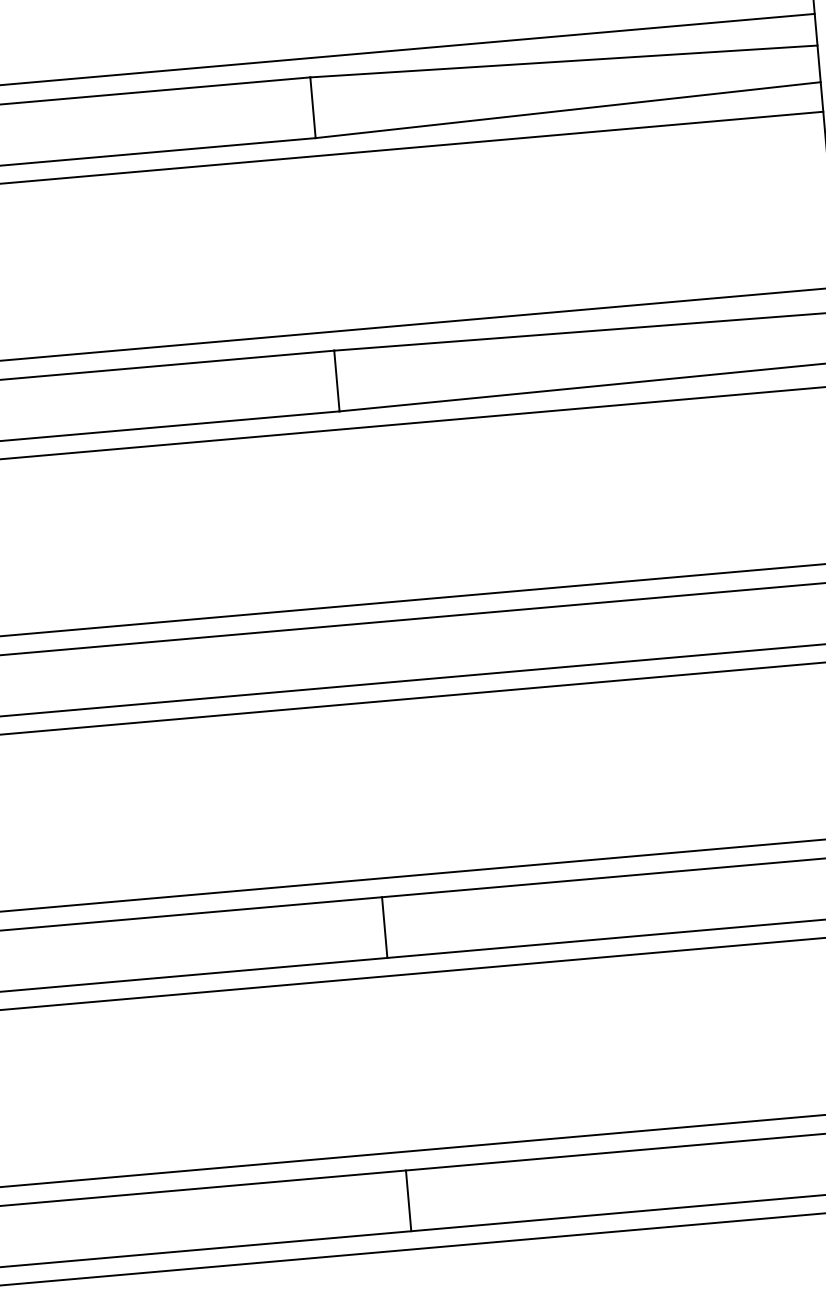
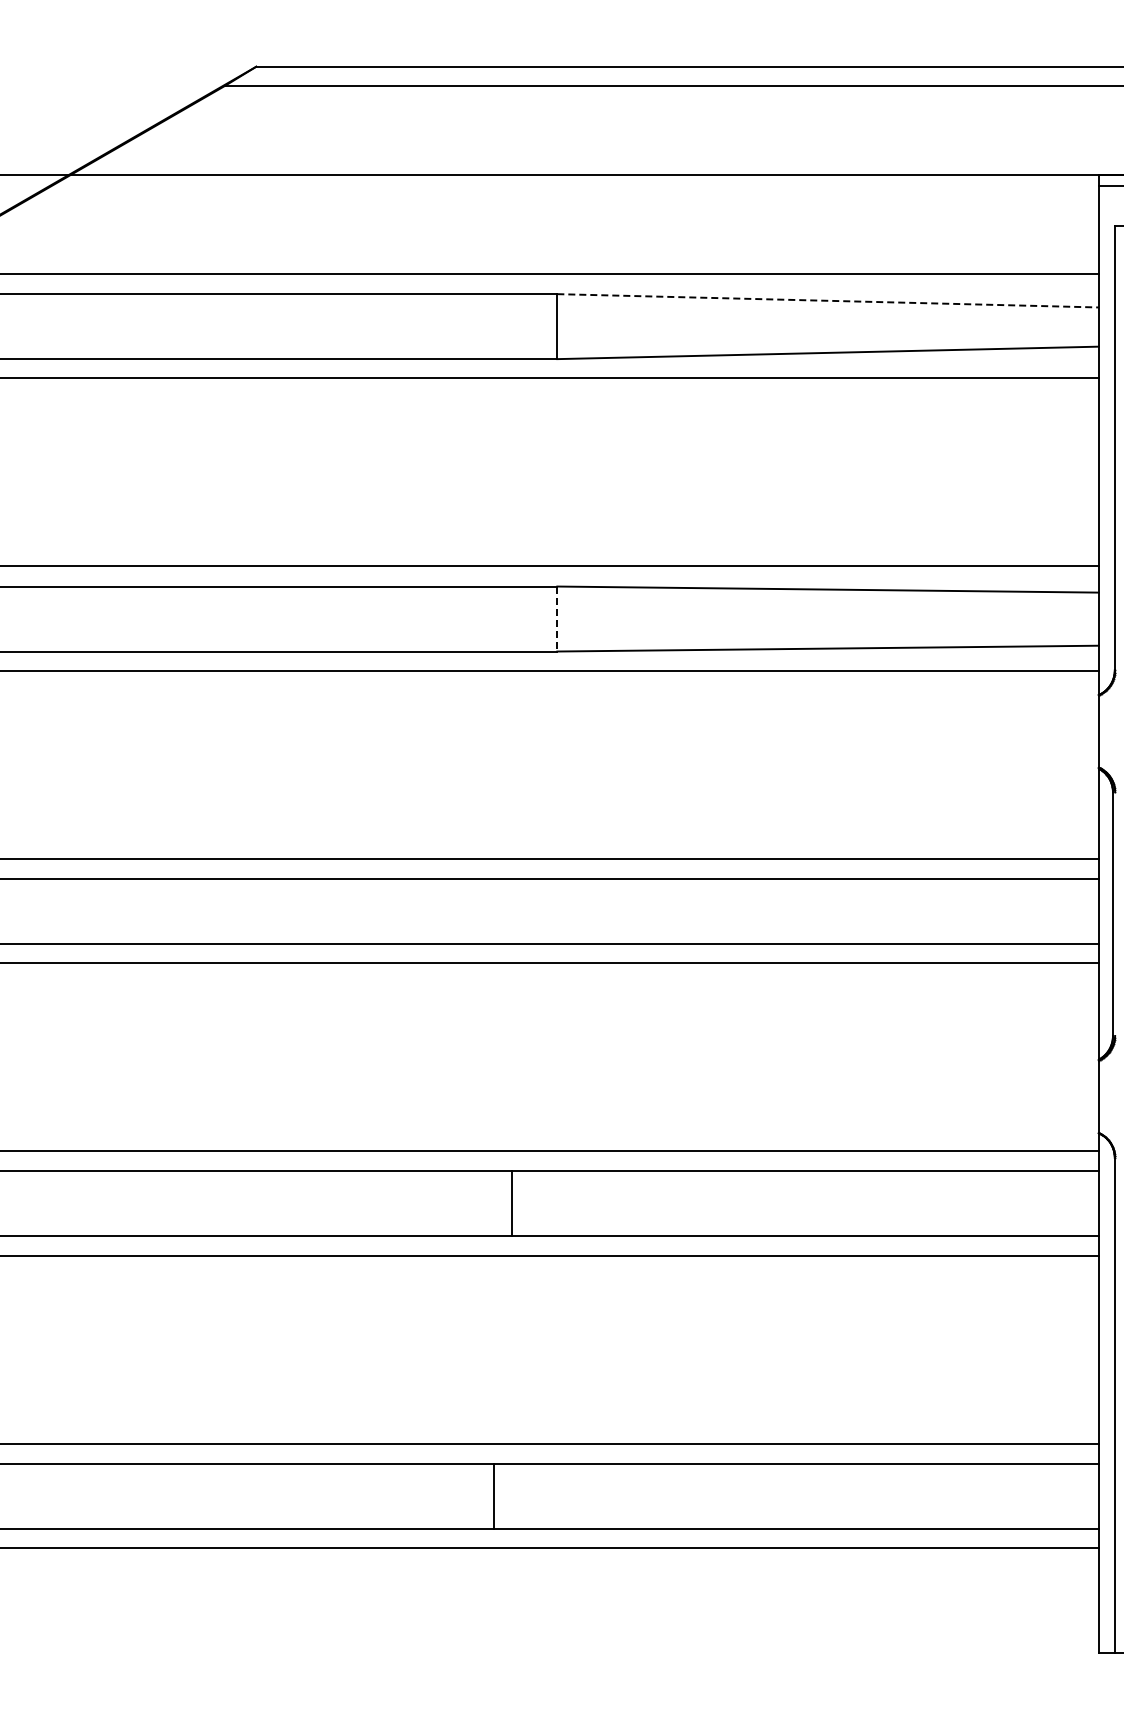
line: (564, 61) -> (828, 300), solid -> dashed
line: (337, 381) -> (557, 619), solid -> dashed
line: (384, 927) -> (512, 1203), moved
line: (408, 1200) -> (494, 1495), moved

